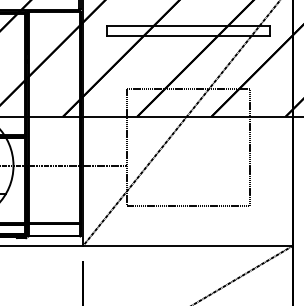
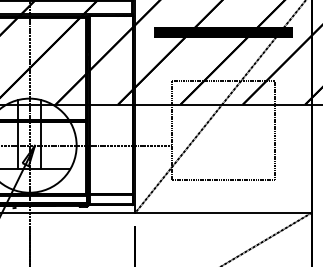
hatch: (188, 31) -> (223, 32), added

